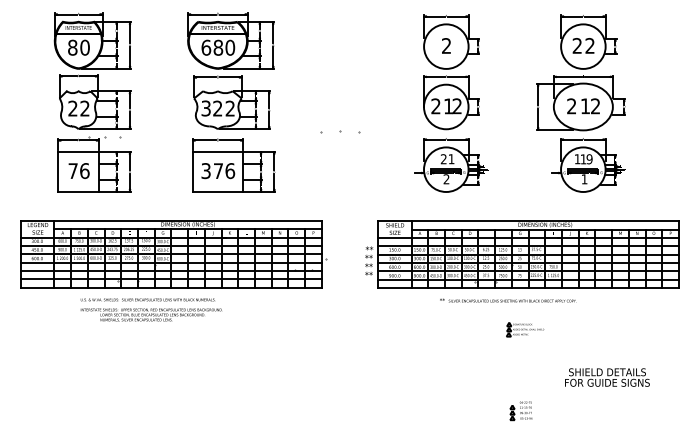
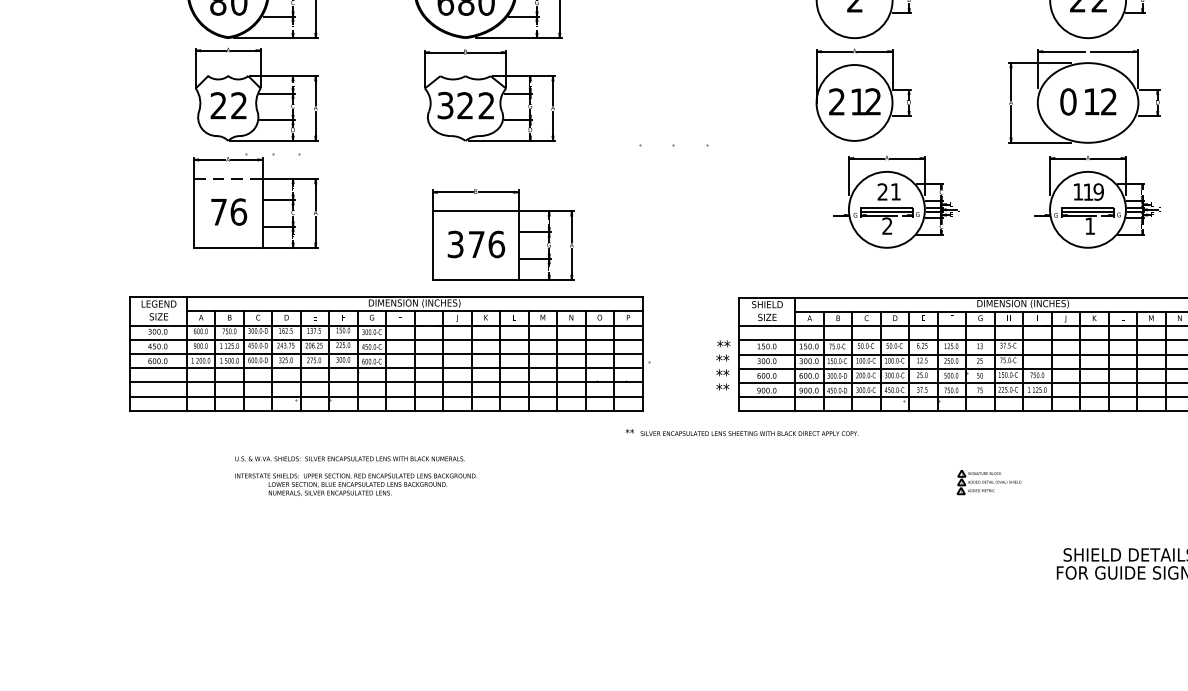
text: (571, 106) -> (1067, 102), 2 -> 0
line: (79, 151) -> (229, 178), solid -> dashed
part: (233, 165) -> (502, 235), moved
part: (451, 165) -> (895, 202), moved
text: (508, 300) -> (742, 432), moved
text: (150, 309) -> (354, 475), moved
part: (520, 411) -> (980, 621), removed

